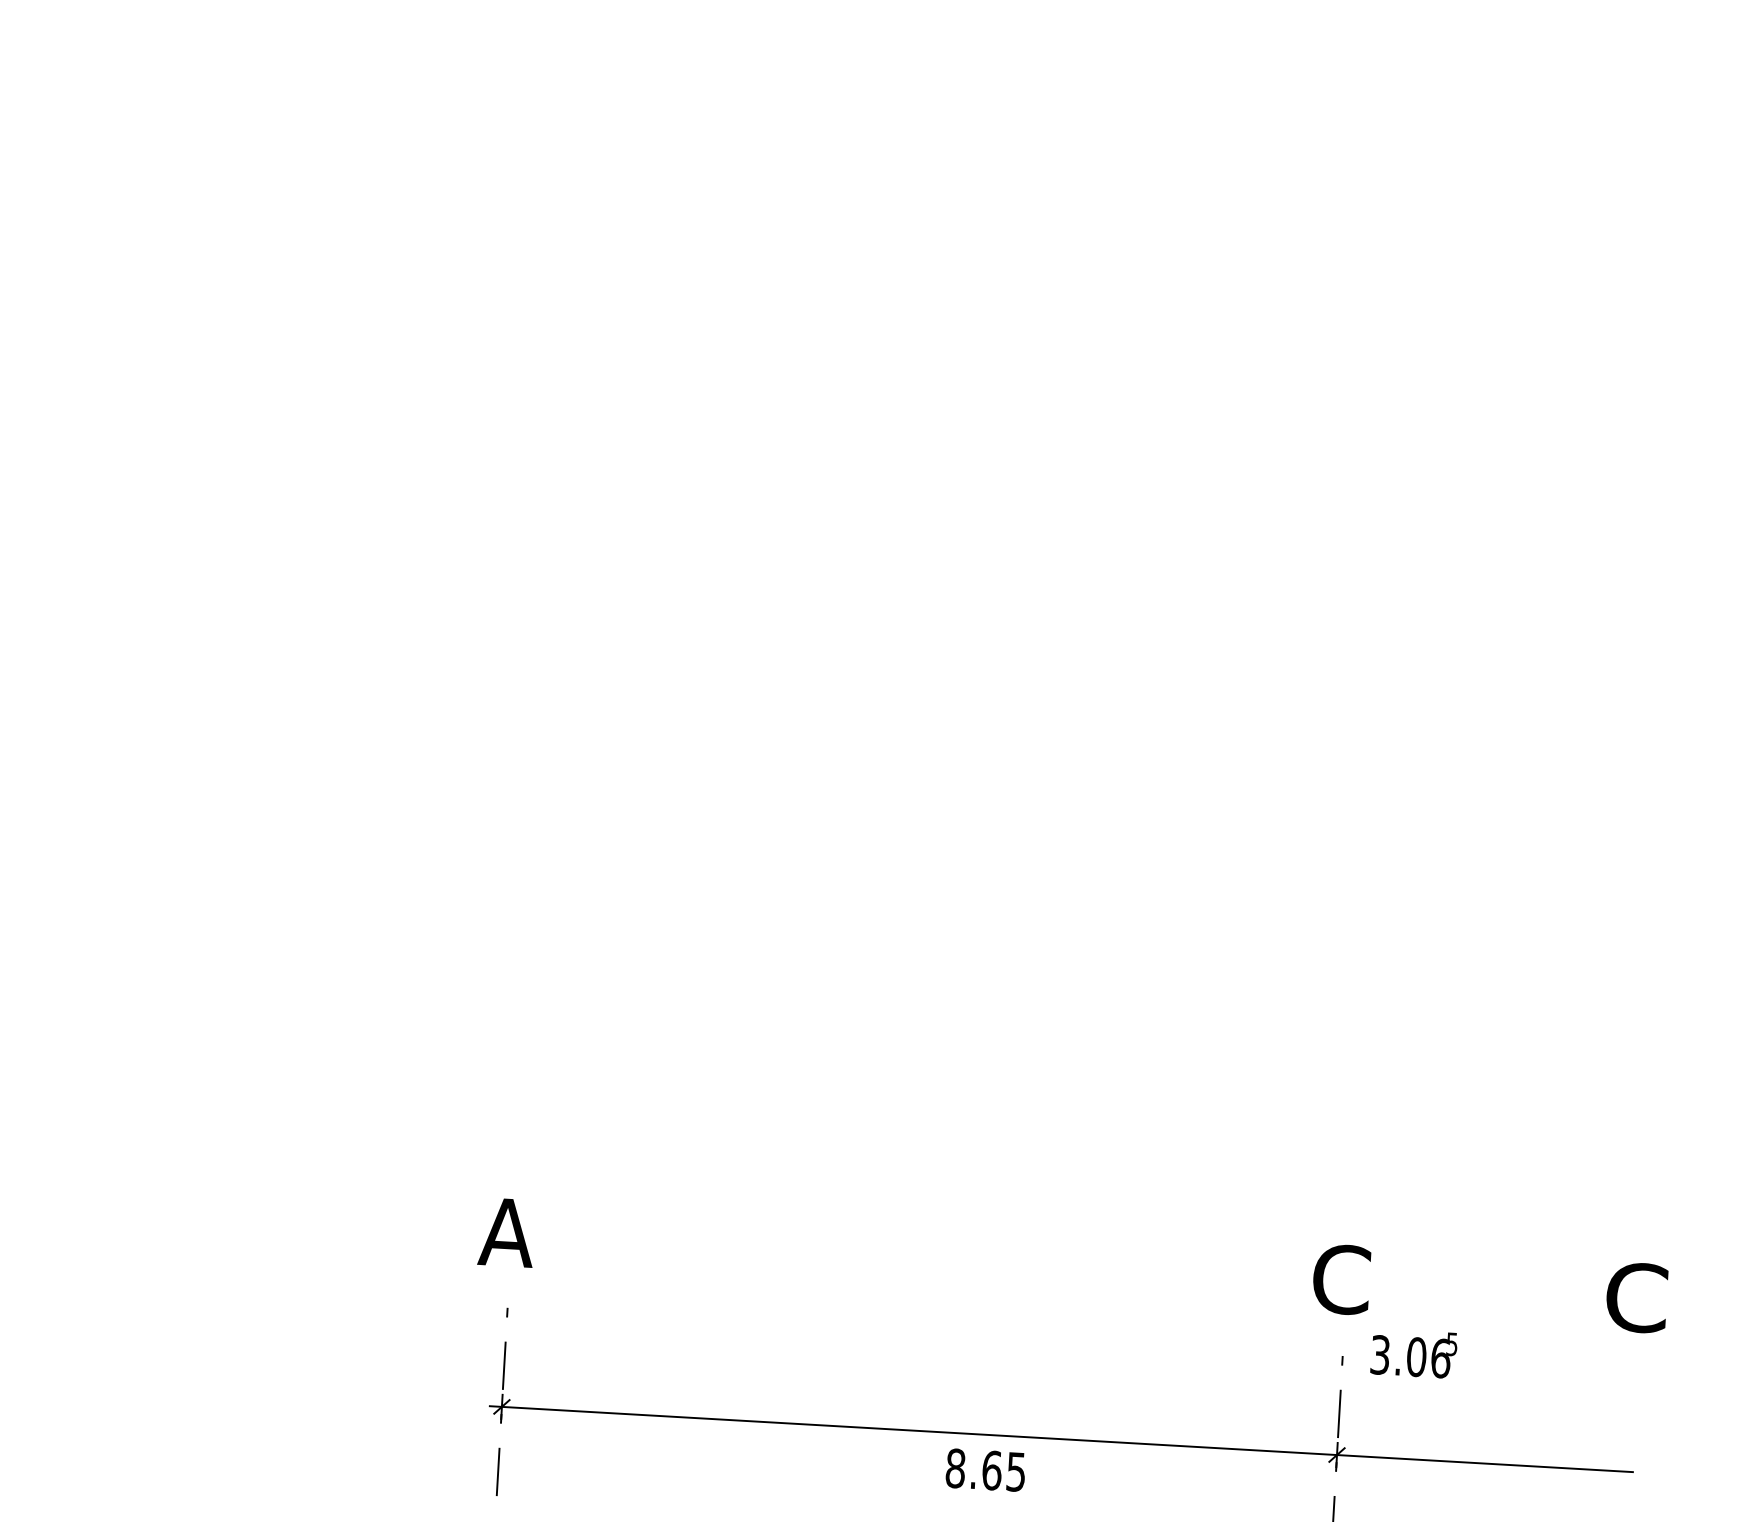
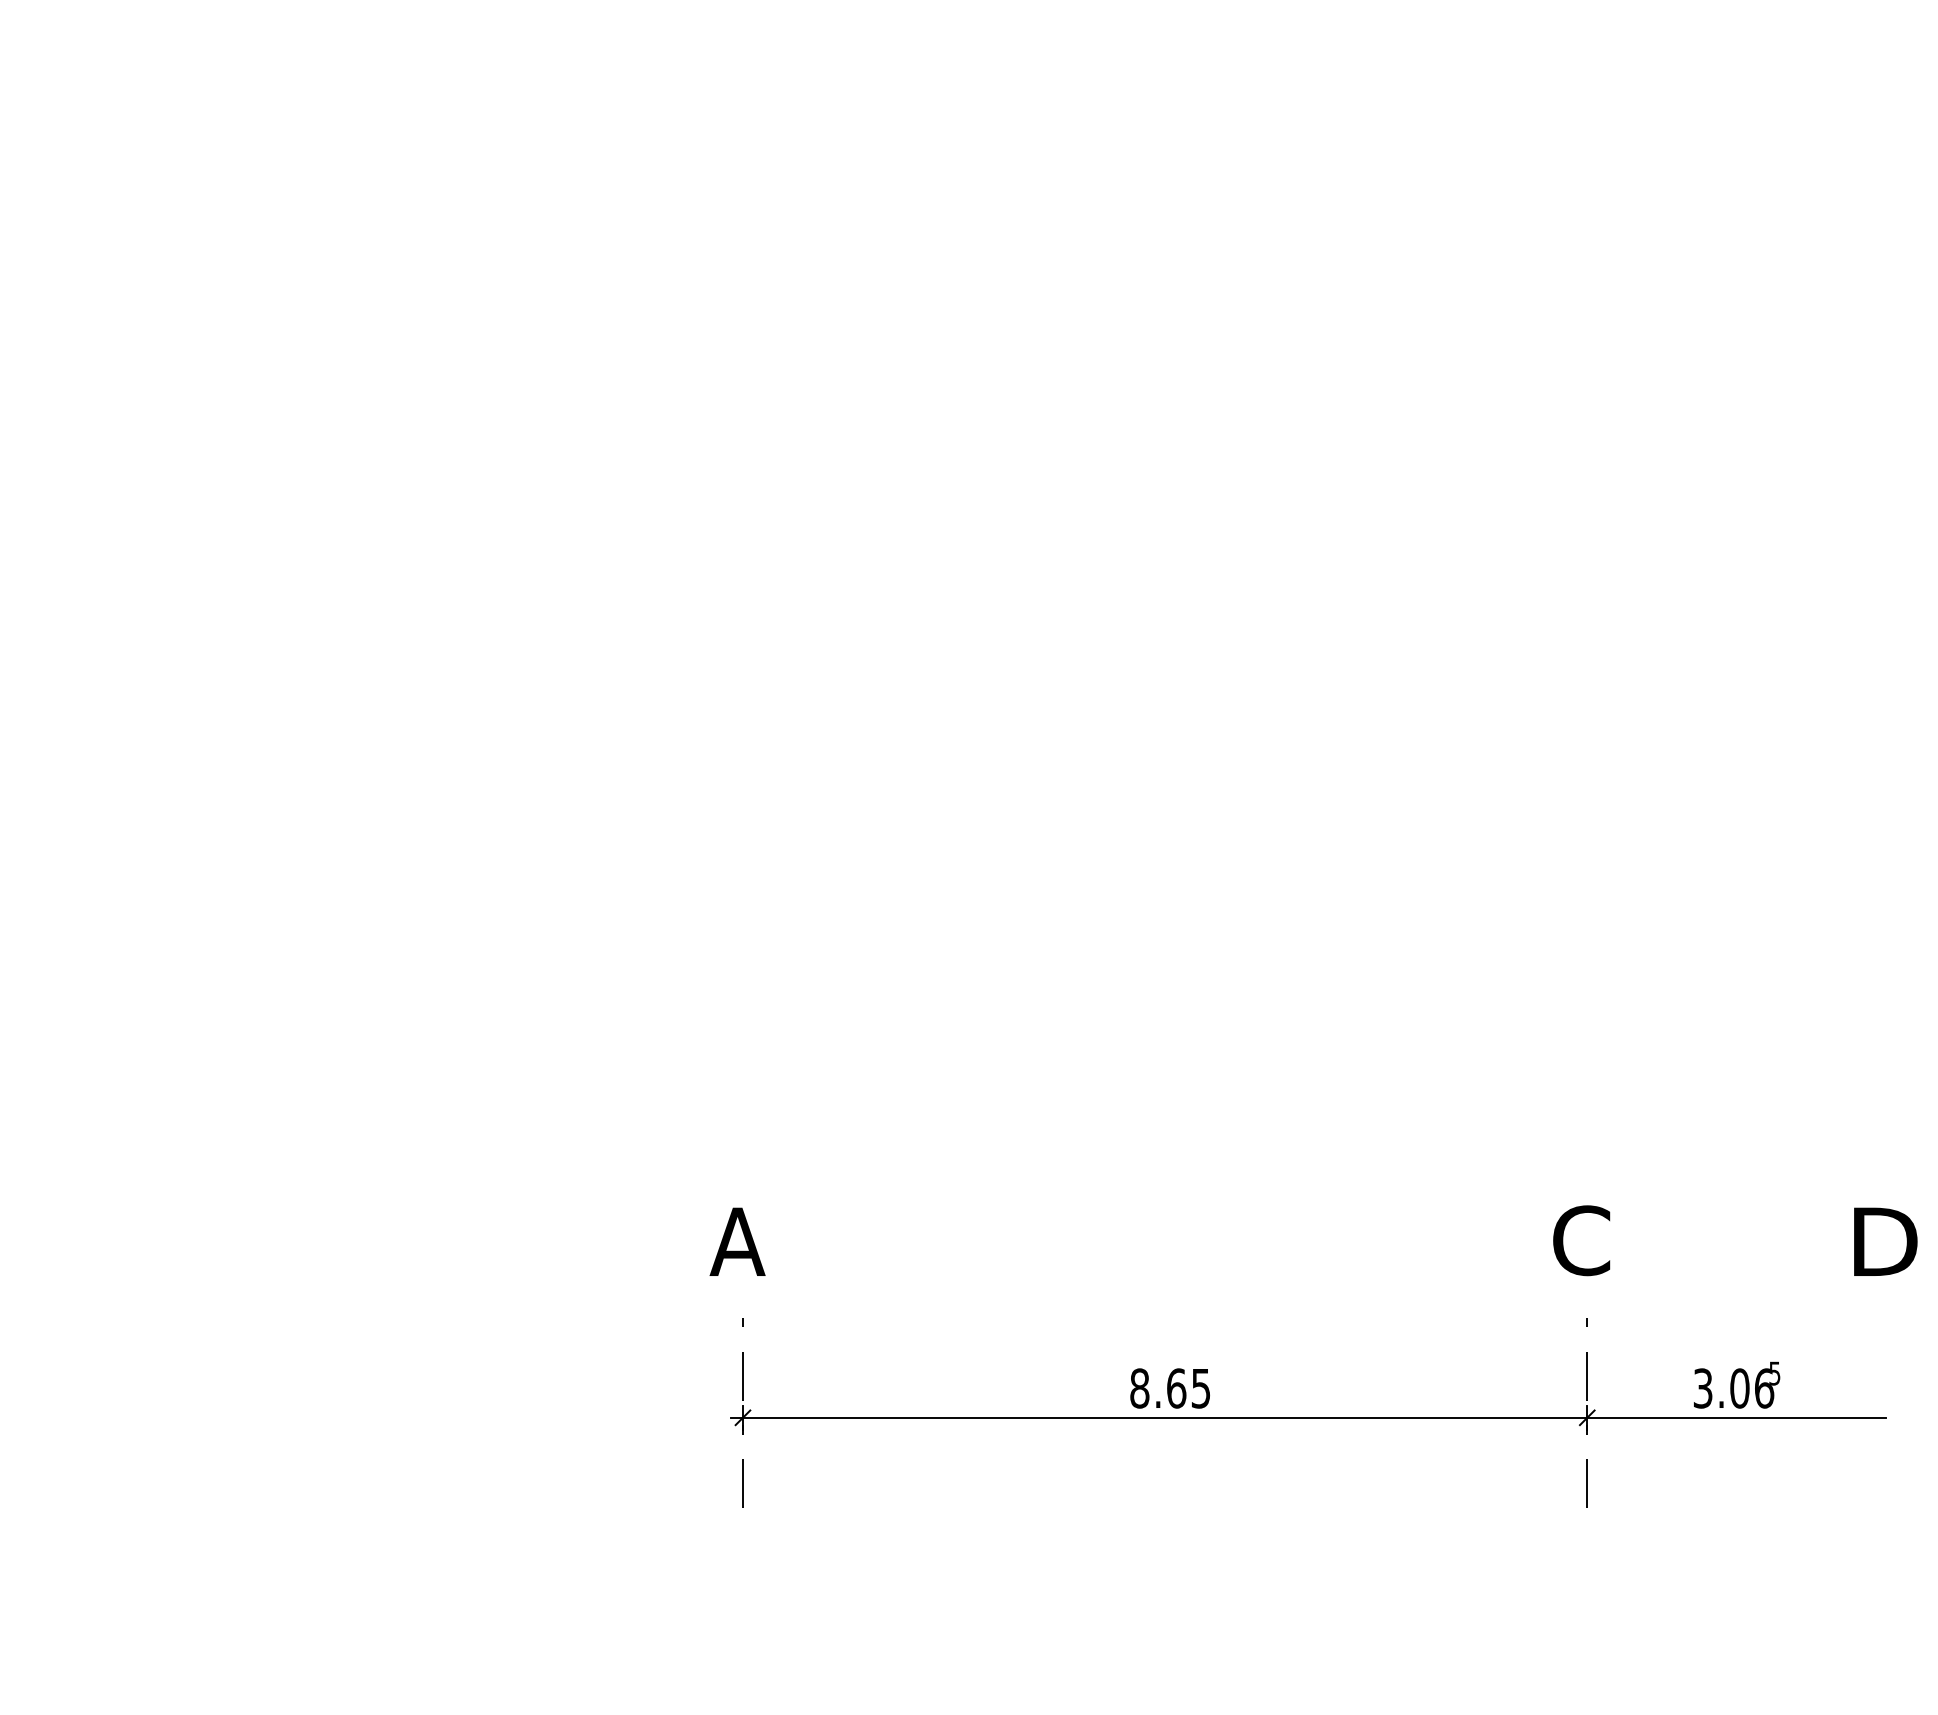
text: (1640, 1297) -> (1883, 1241), C -> D
text: (1414, 1353) -> (1737, 1384), moved
text: (985, 1470) -> (1169, 1388), moved

